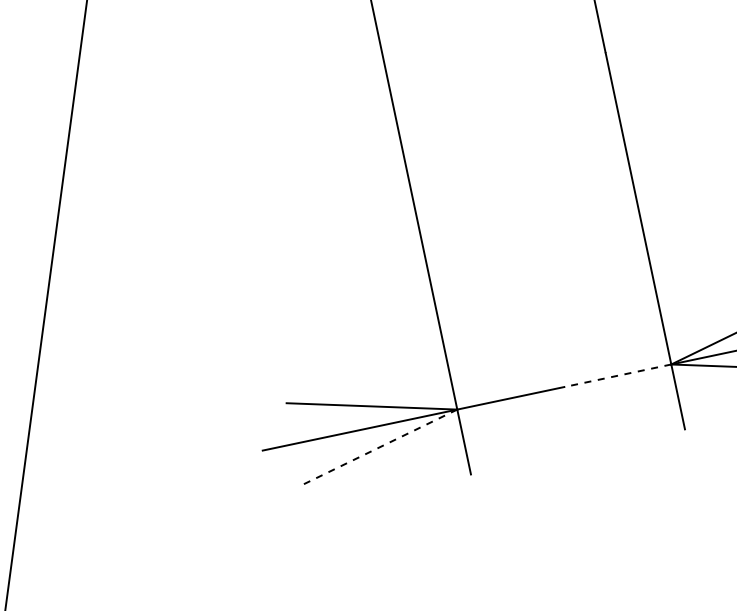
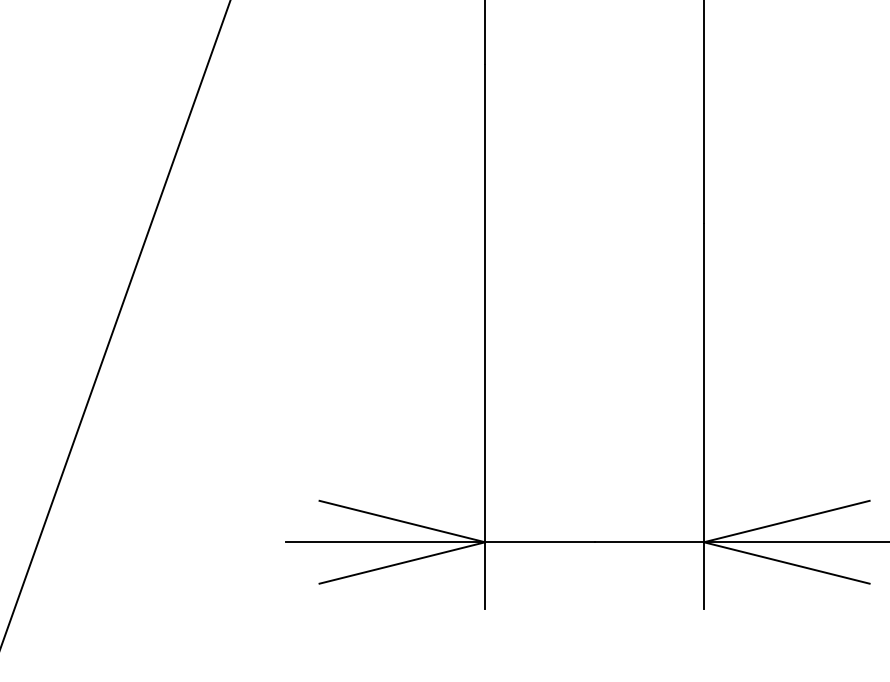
line: (618, 375) -> (649, 542), dashed -> solid
line: (379, 447) -> (401, 563), dashed -> solid

